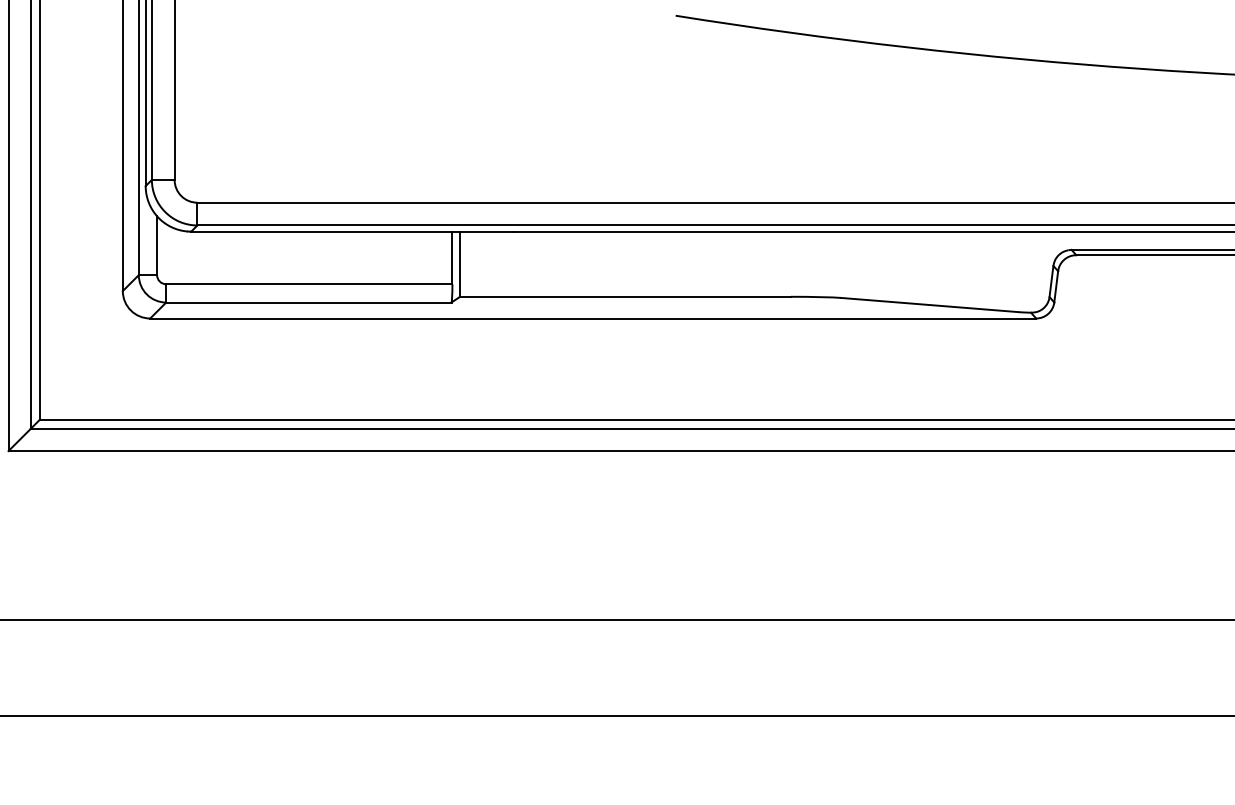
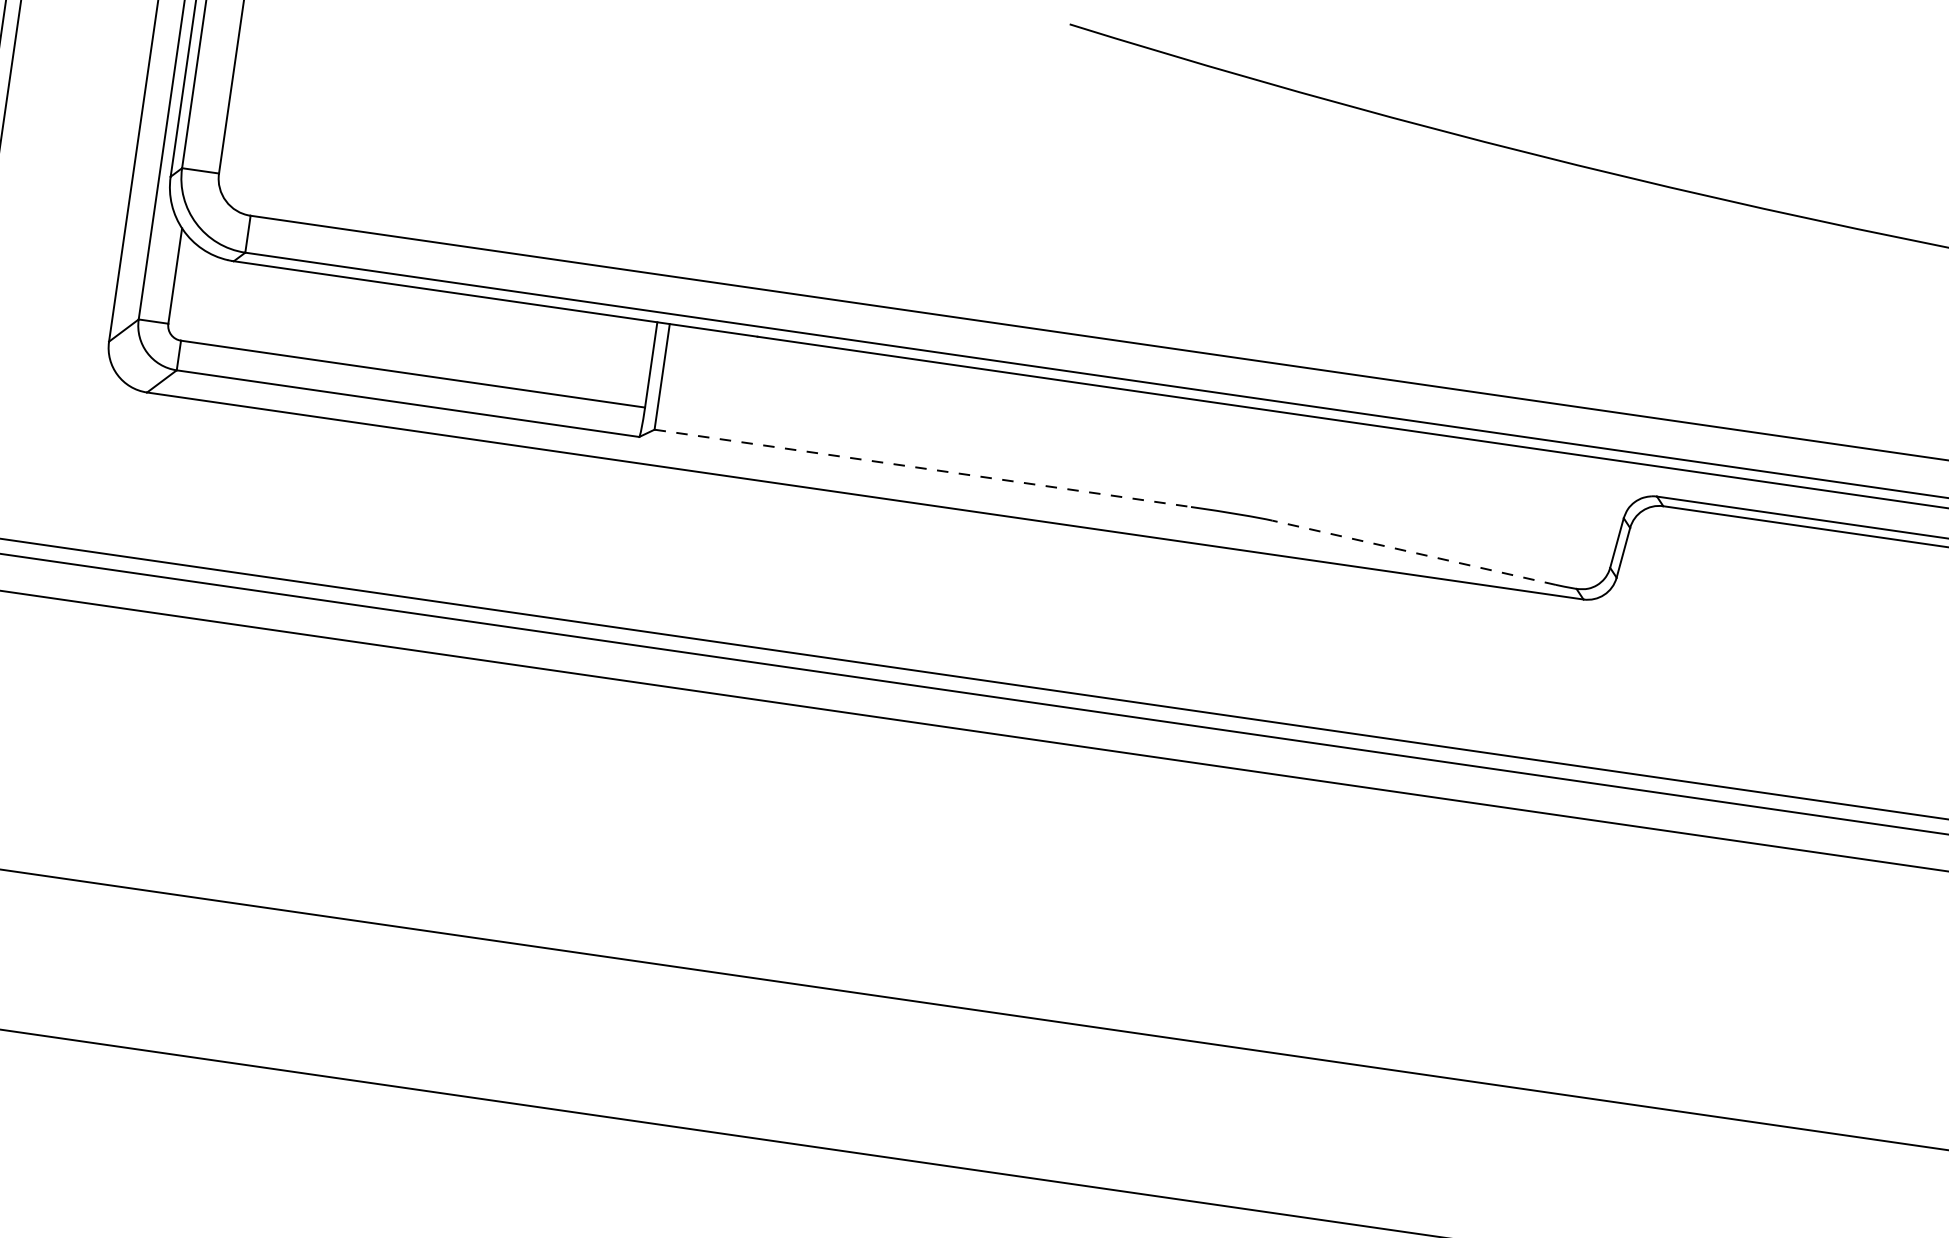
line: (626, 296) -> (924, 468), solid -> dashed
line: (929, 305) -> (1413, 553), solid -> dashed

